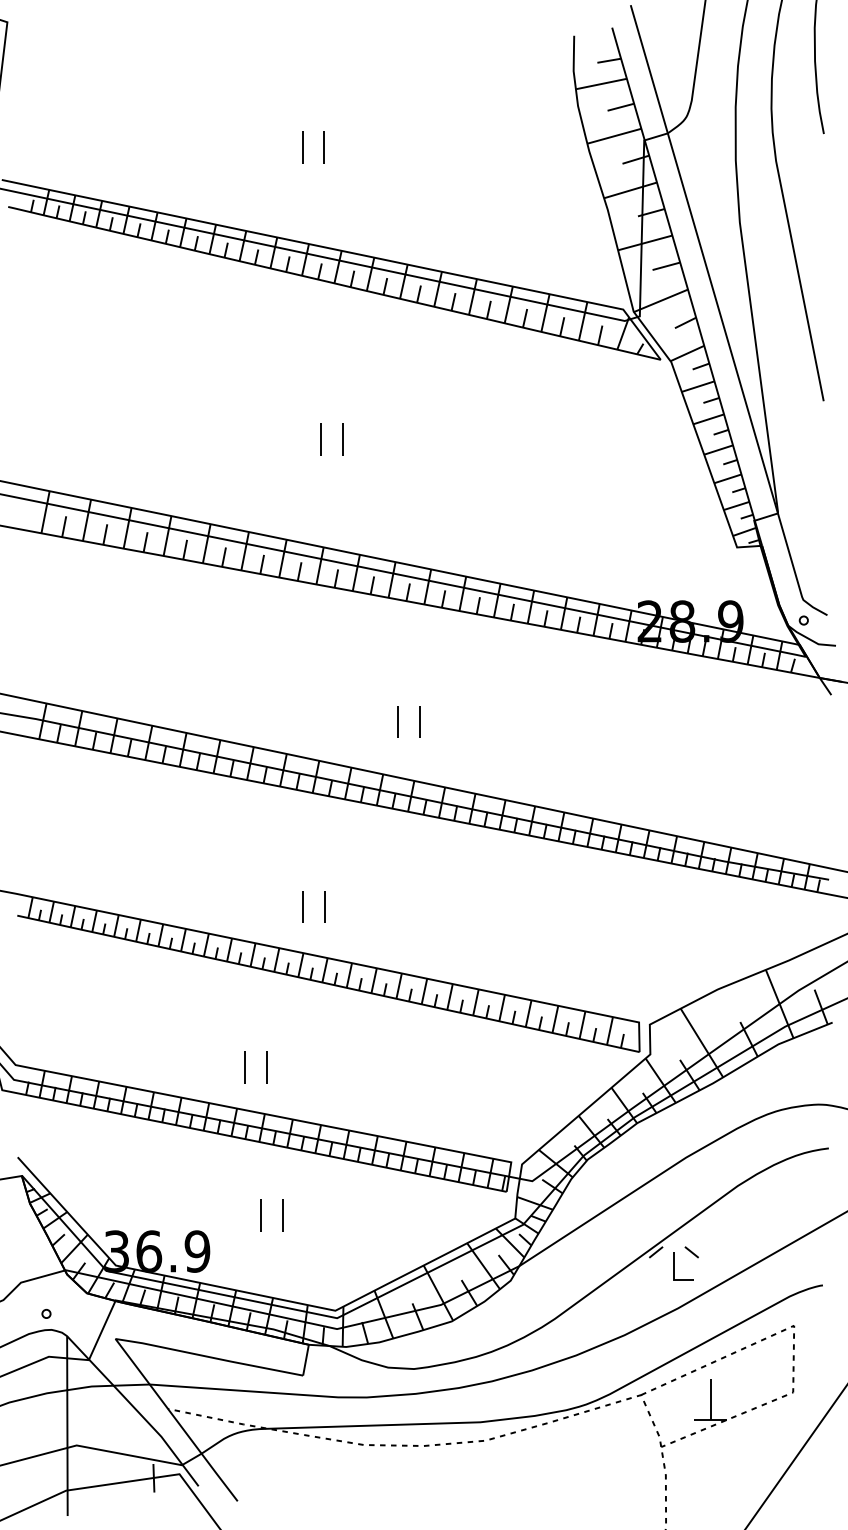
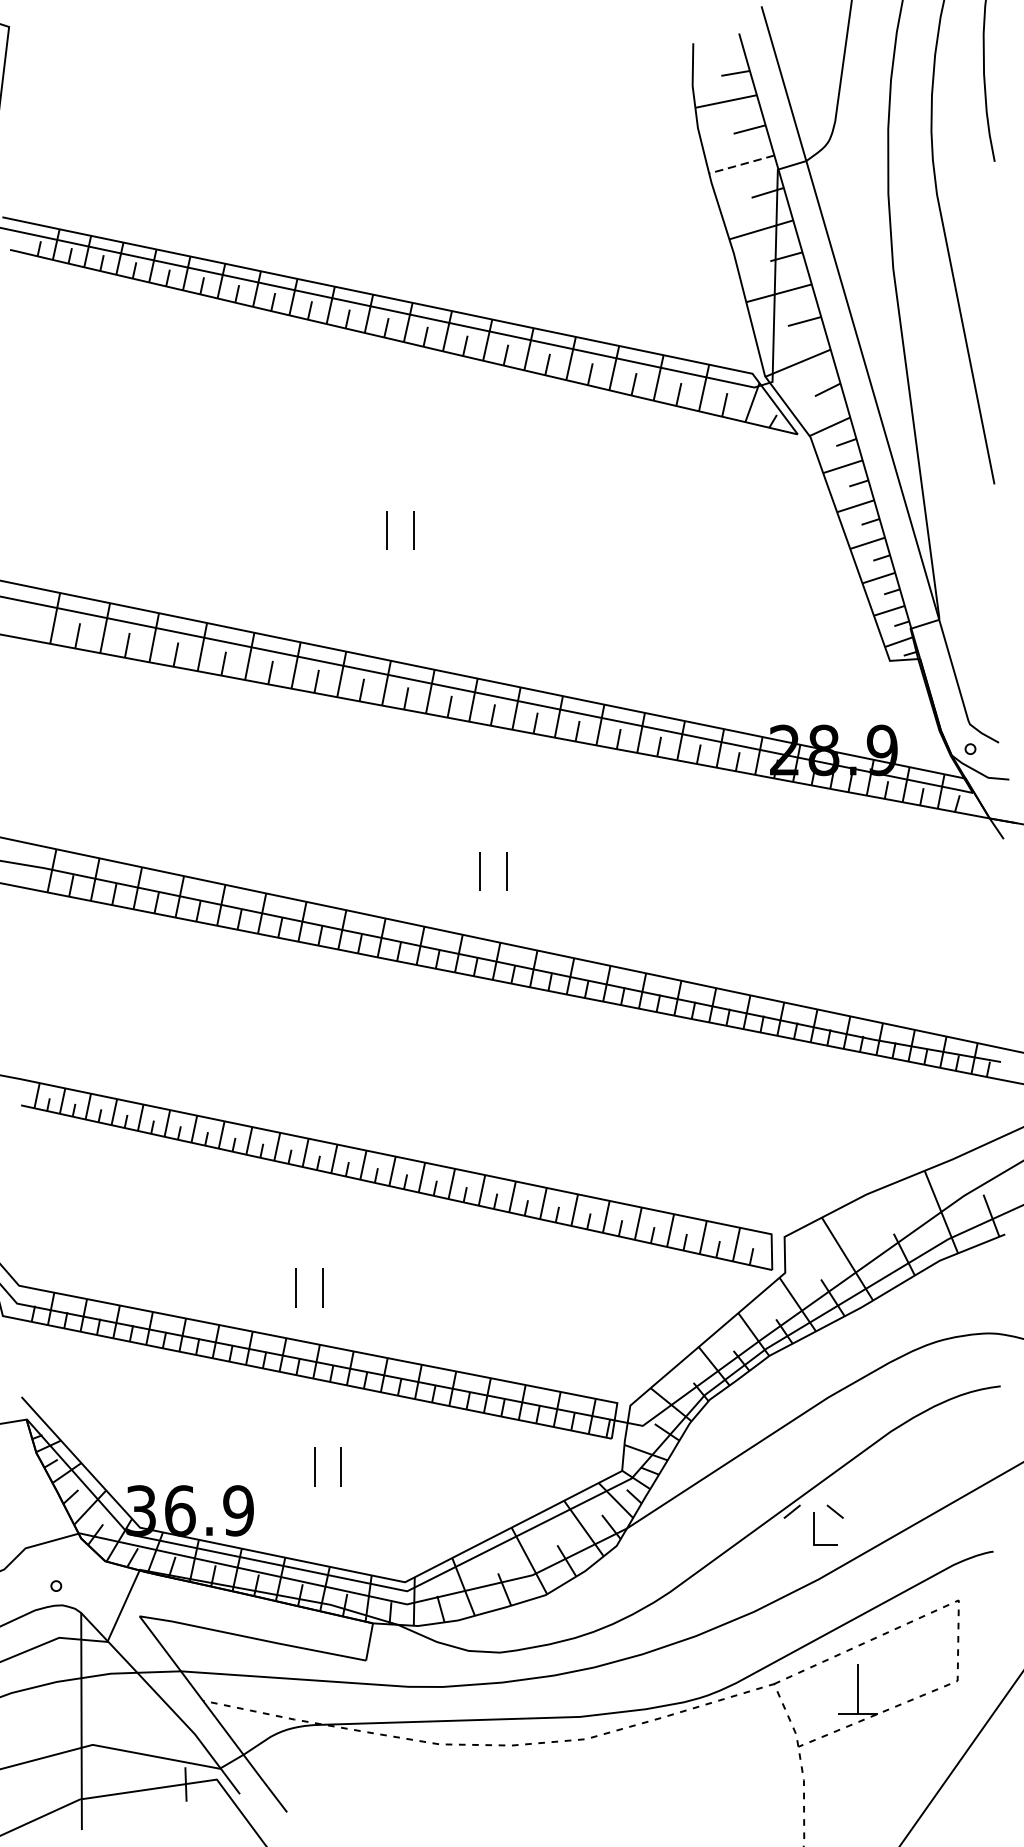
line: (613, 136) -> (740, 164), solid -> dashed
part: (303, 147) -> (366, 178), removed
part: (303, 906) -> (366, 1094), removed

